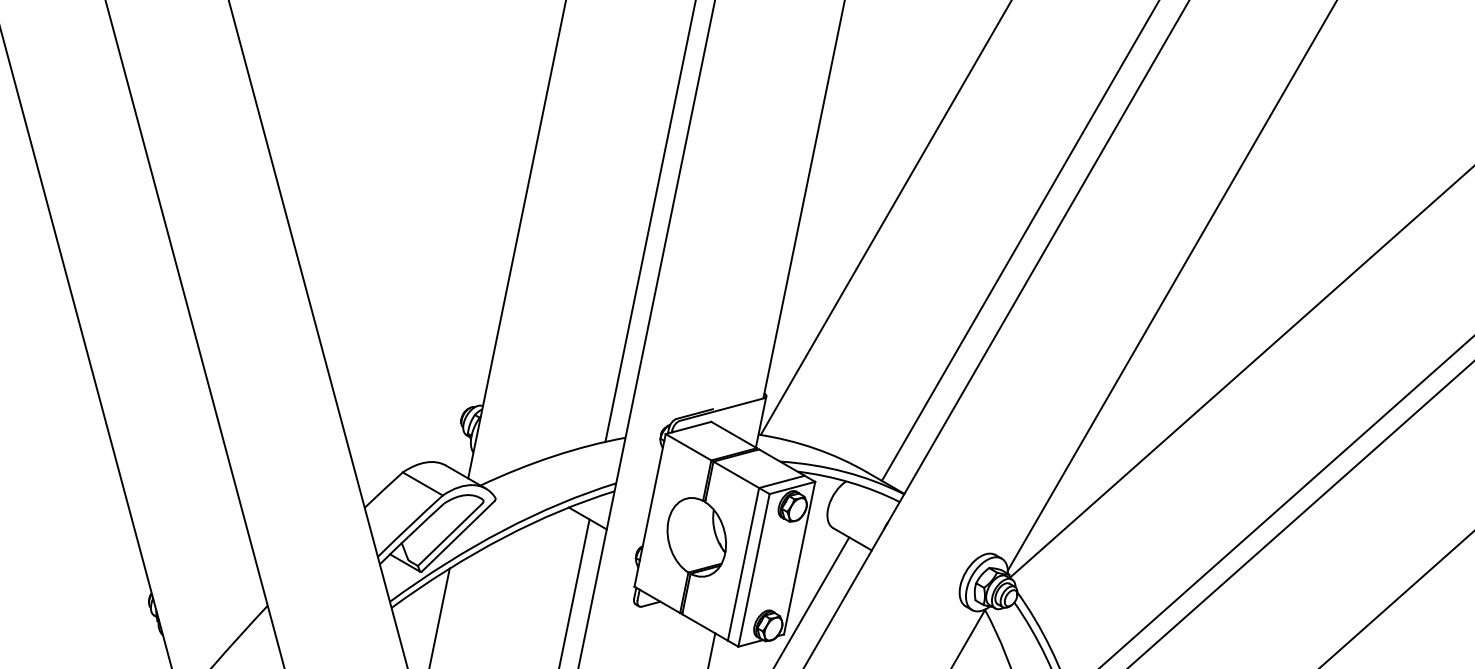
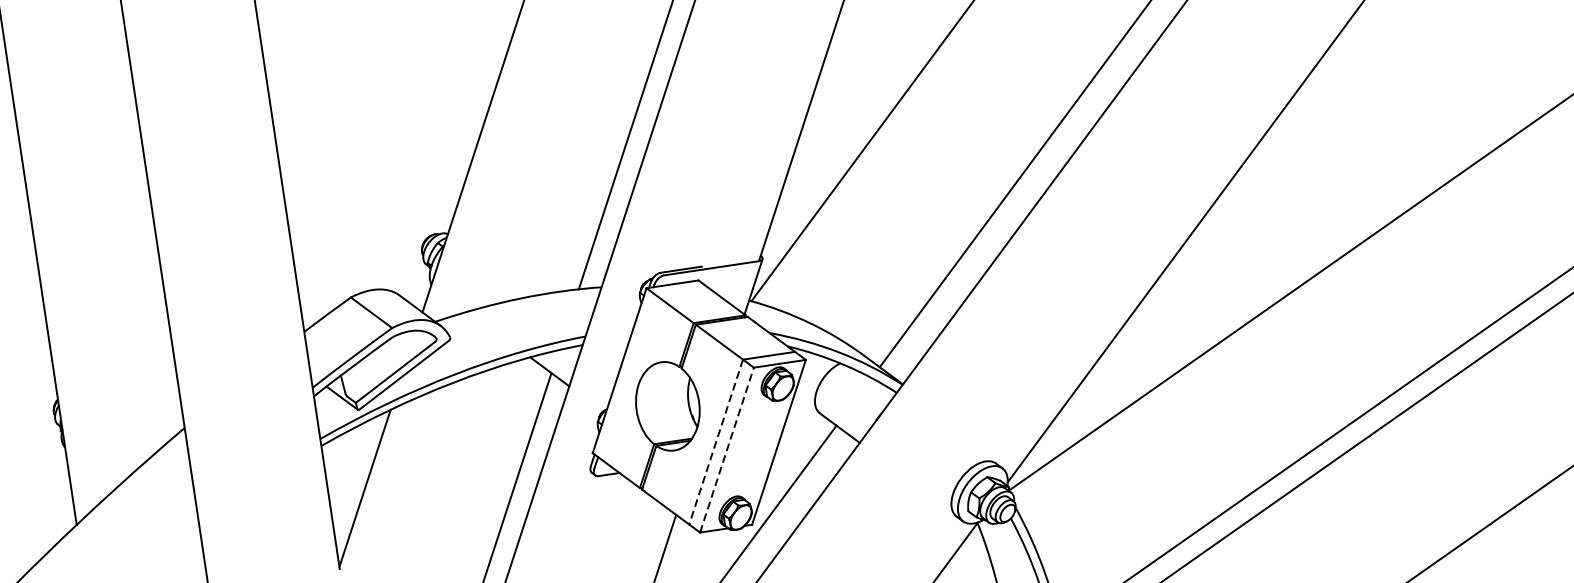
line: (743, 564) -> (716, 442), solid -> dashed
line: (754, 570) -> (727, 450), solid -> dashed

